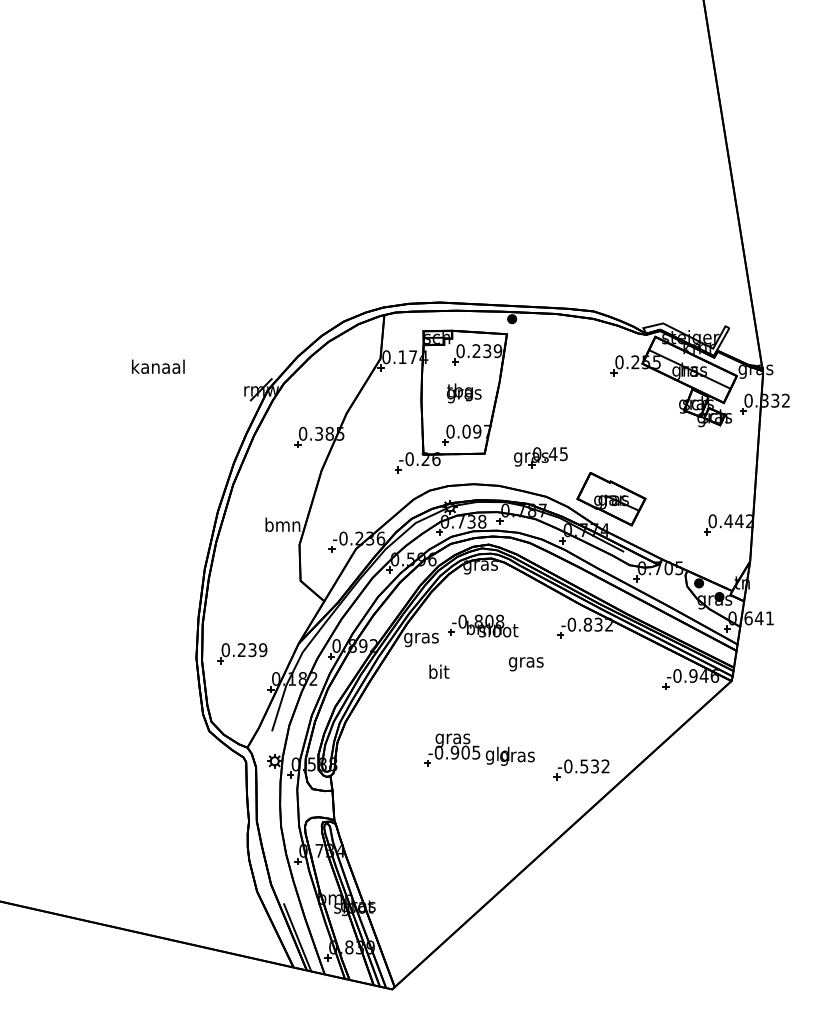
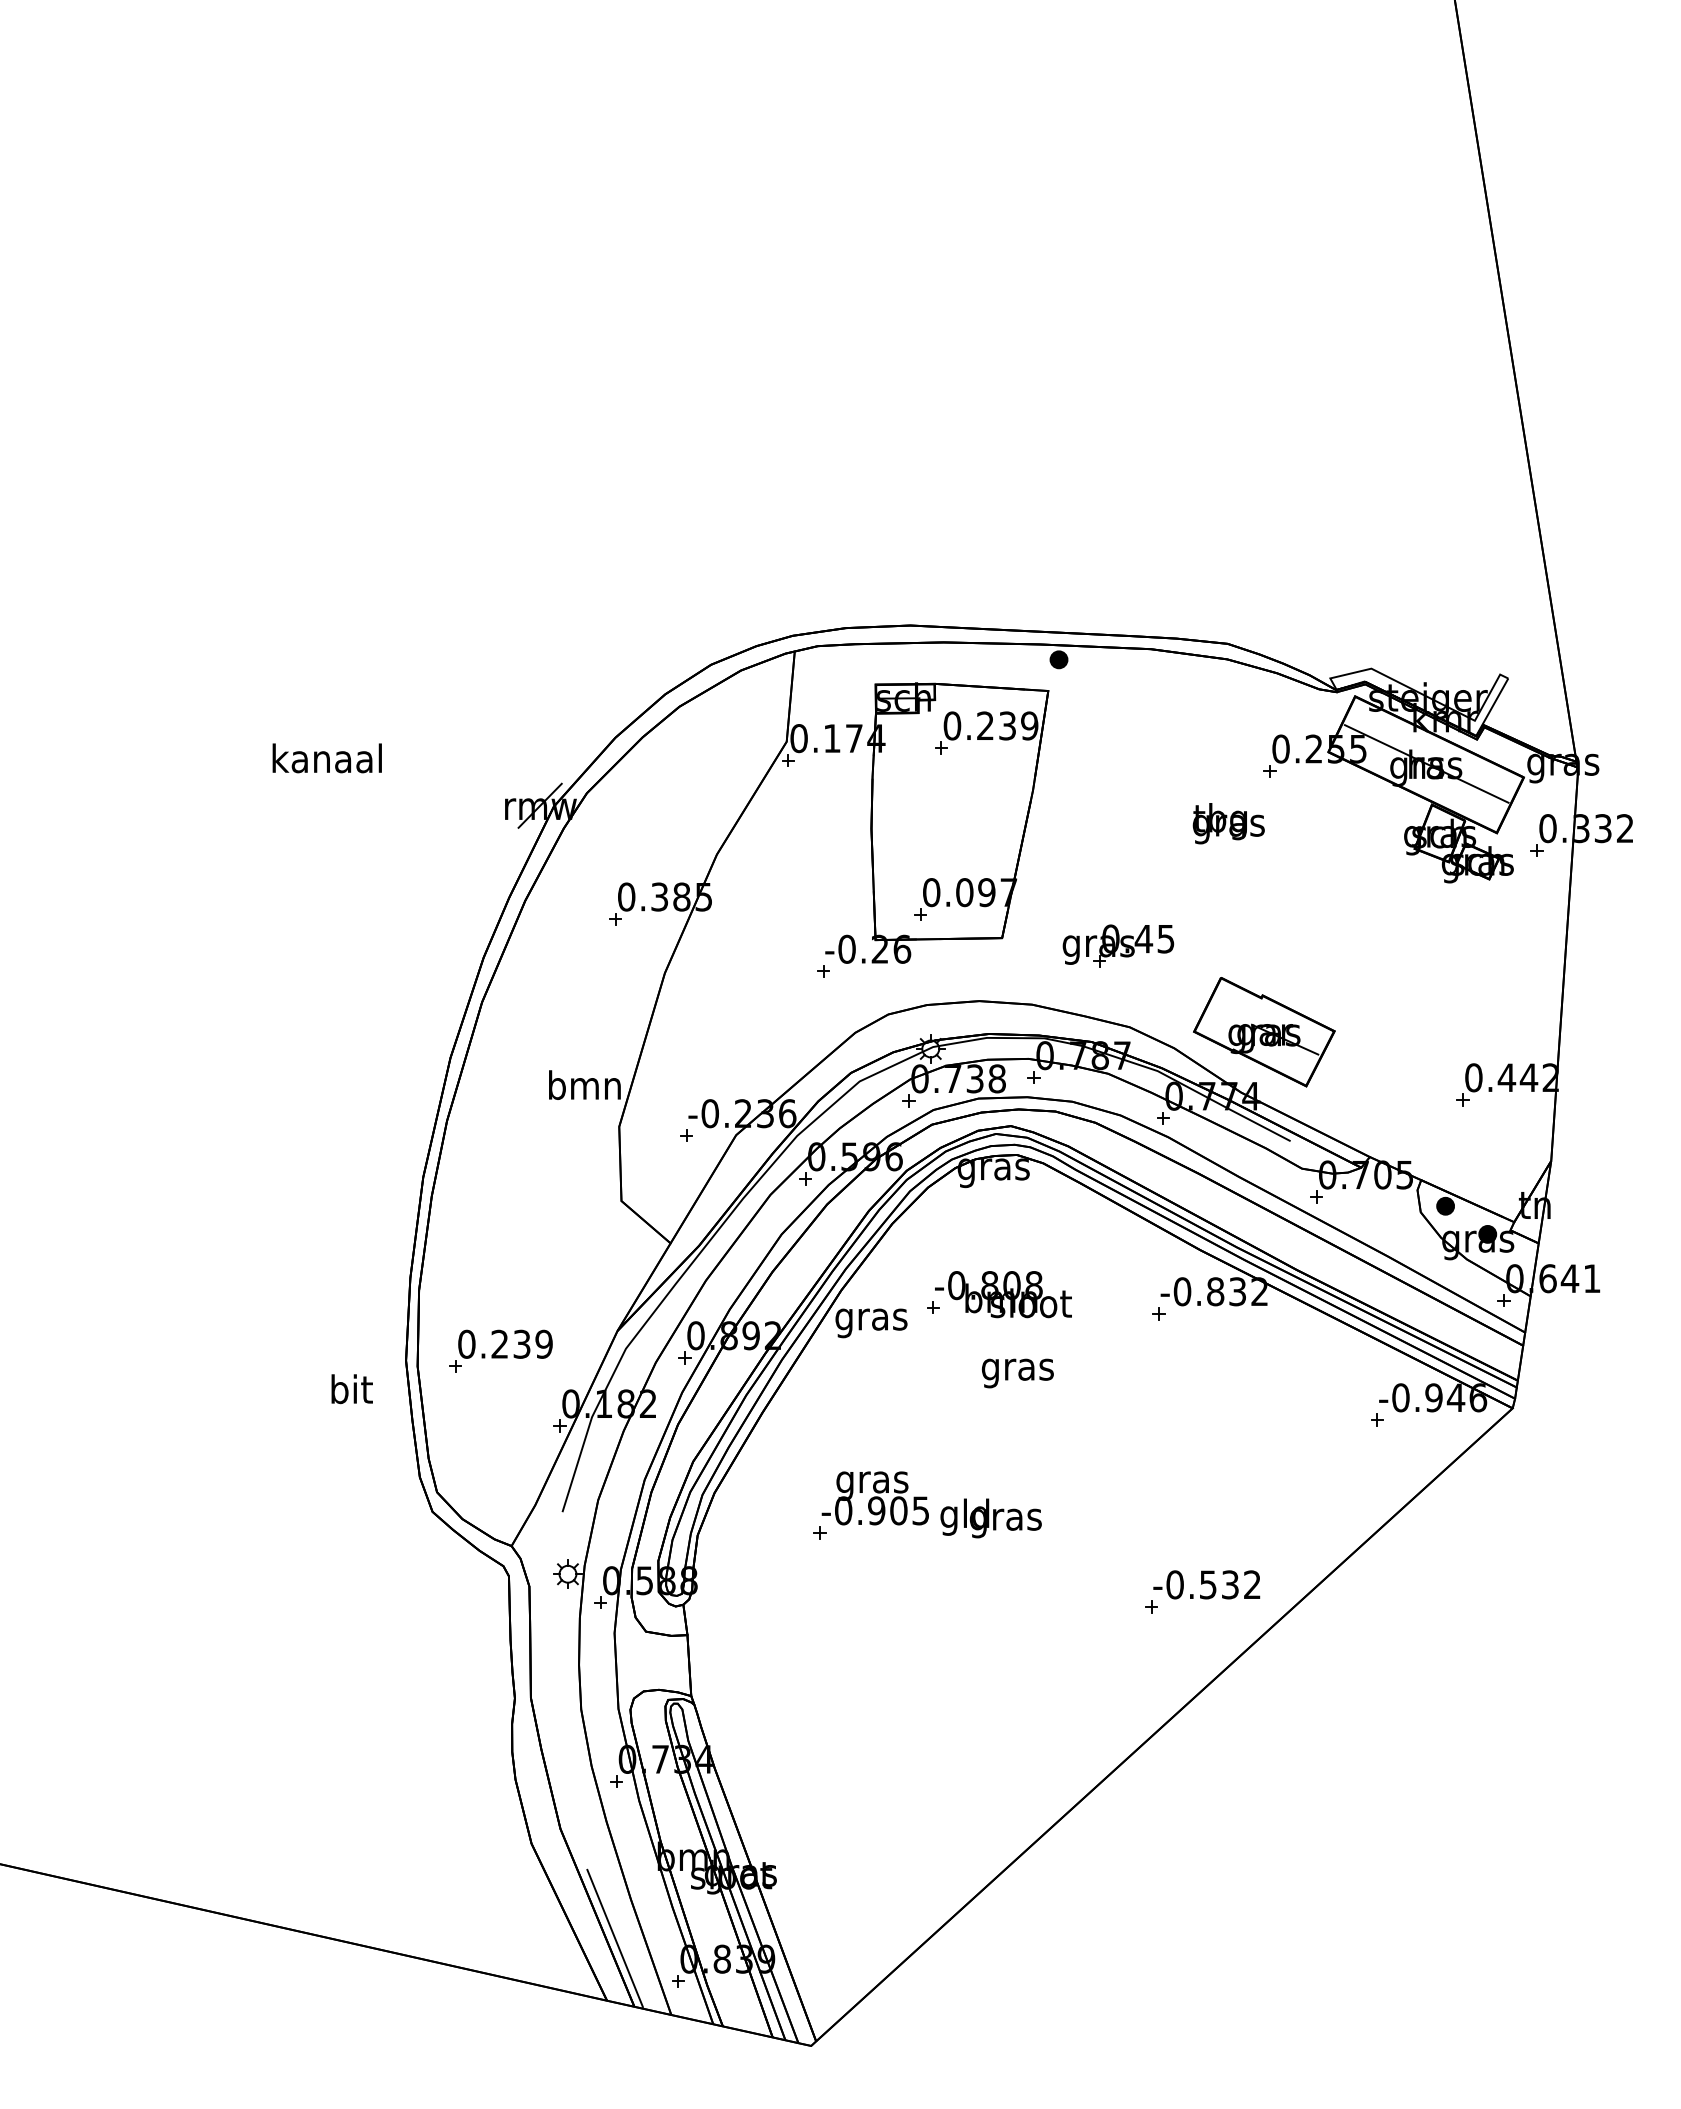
text: (463, 393) -> (1227, 823), moved
text: (525, 664) -> (1016, 1374), moved
text: (439, 671) -> (352, 1388), moved
part: (479, 749) -> (927, 1504), moved

